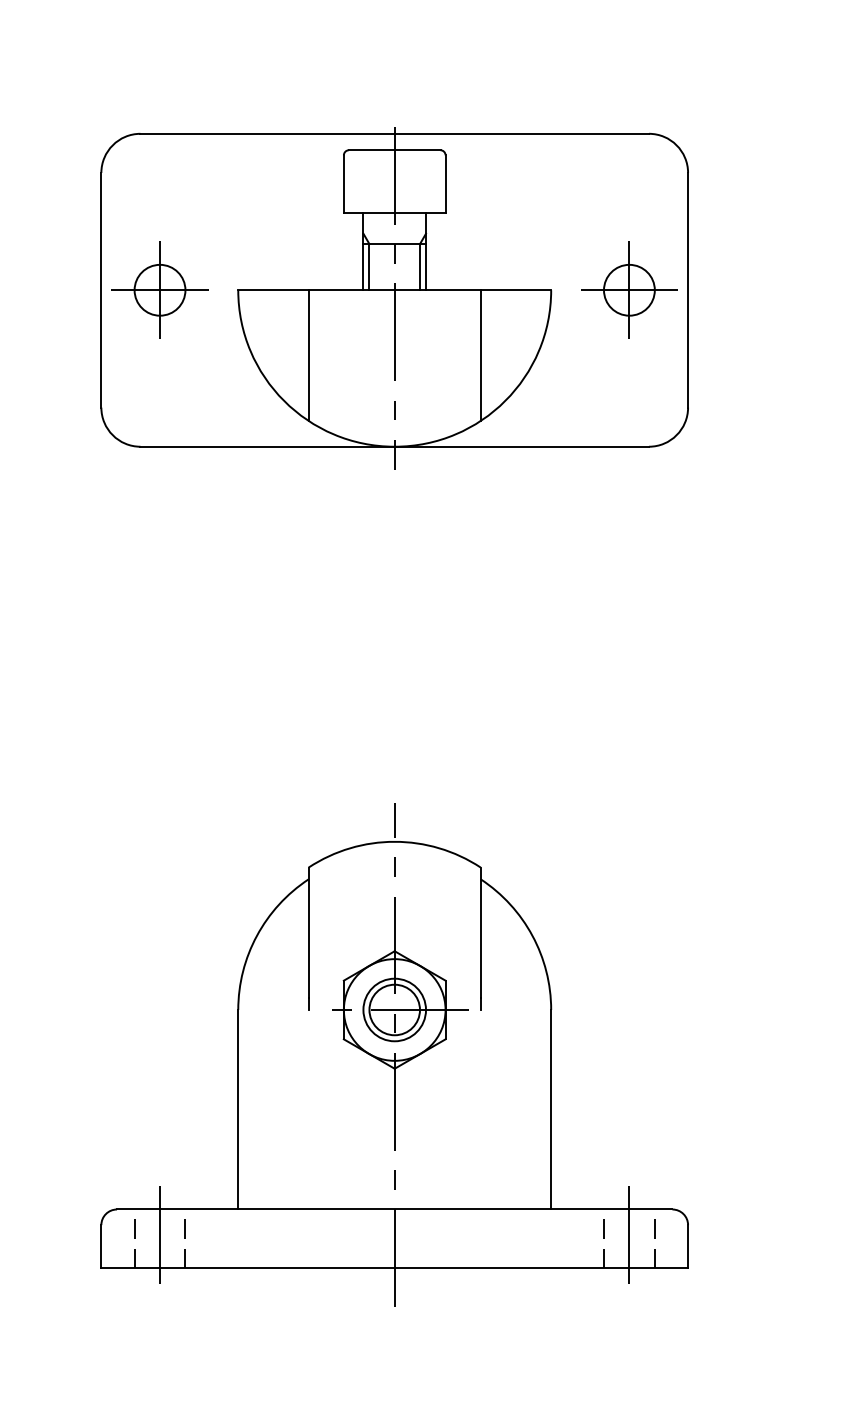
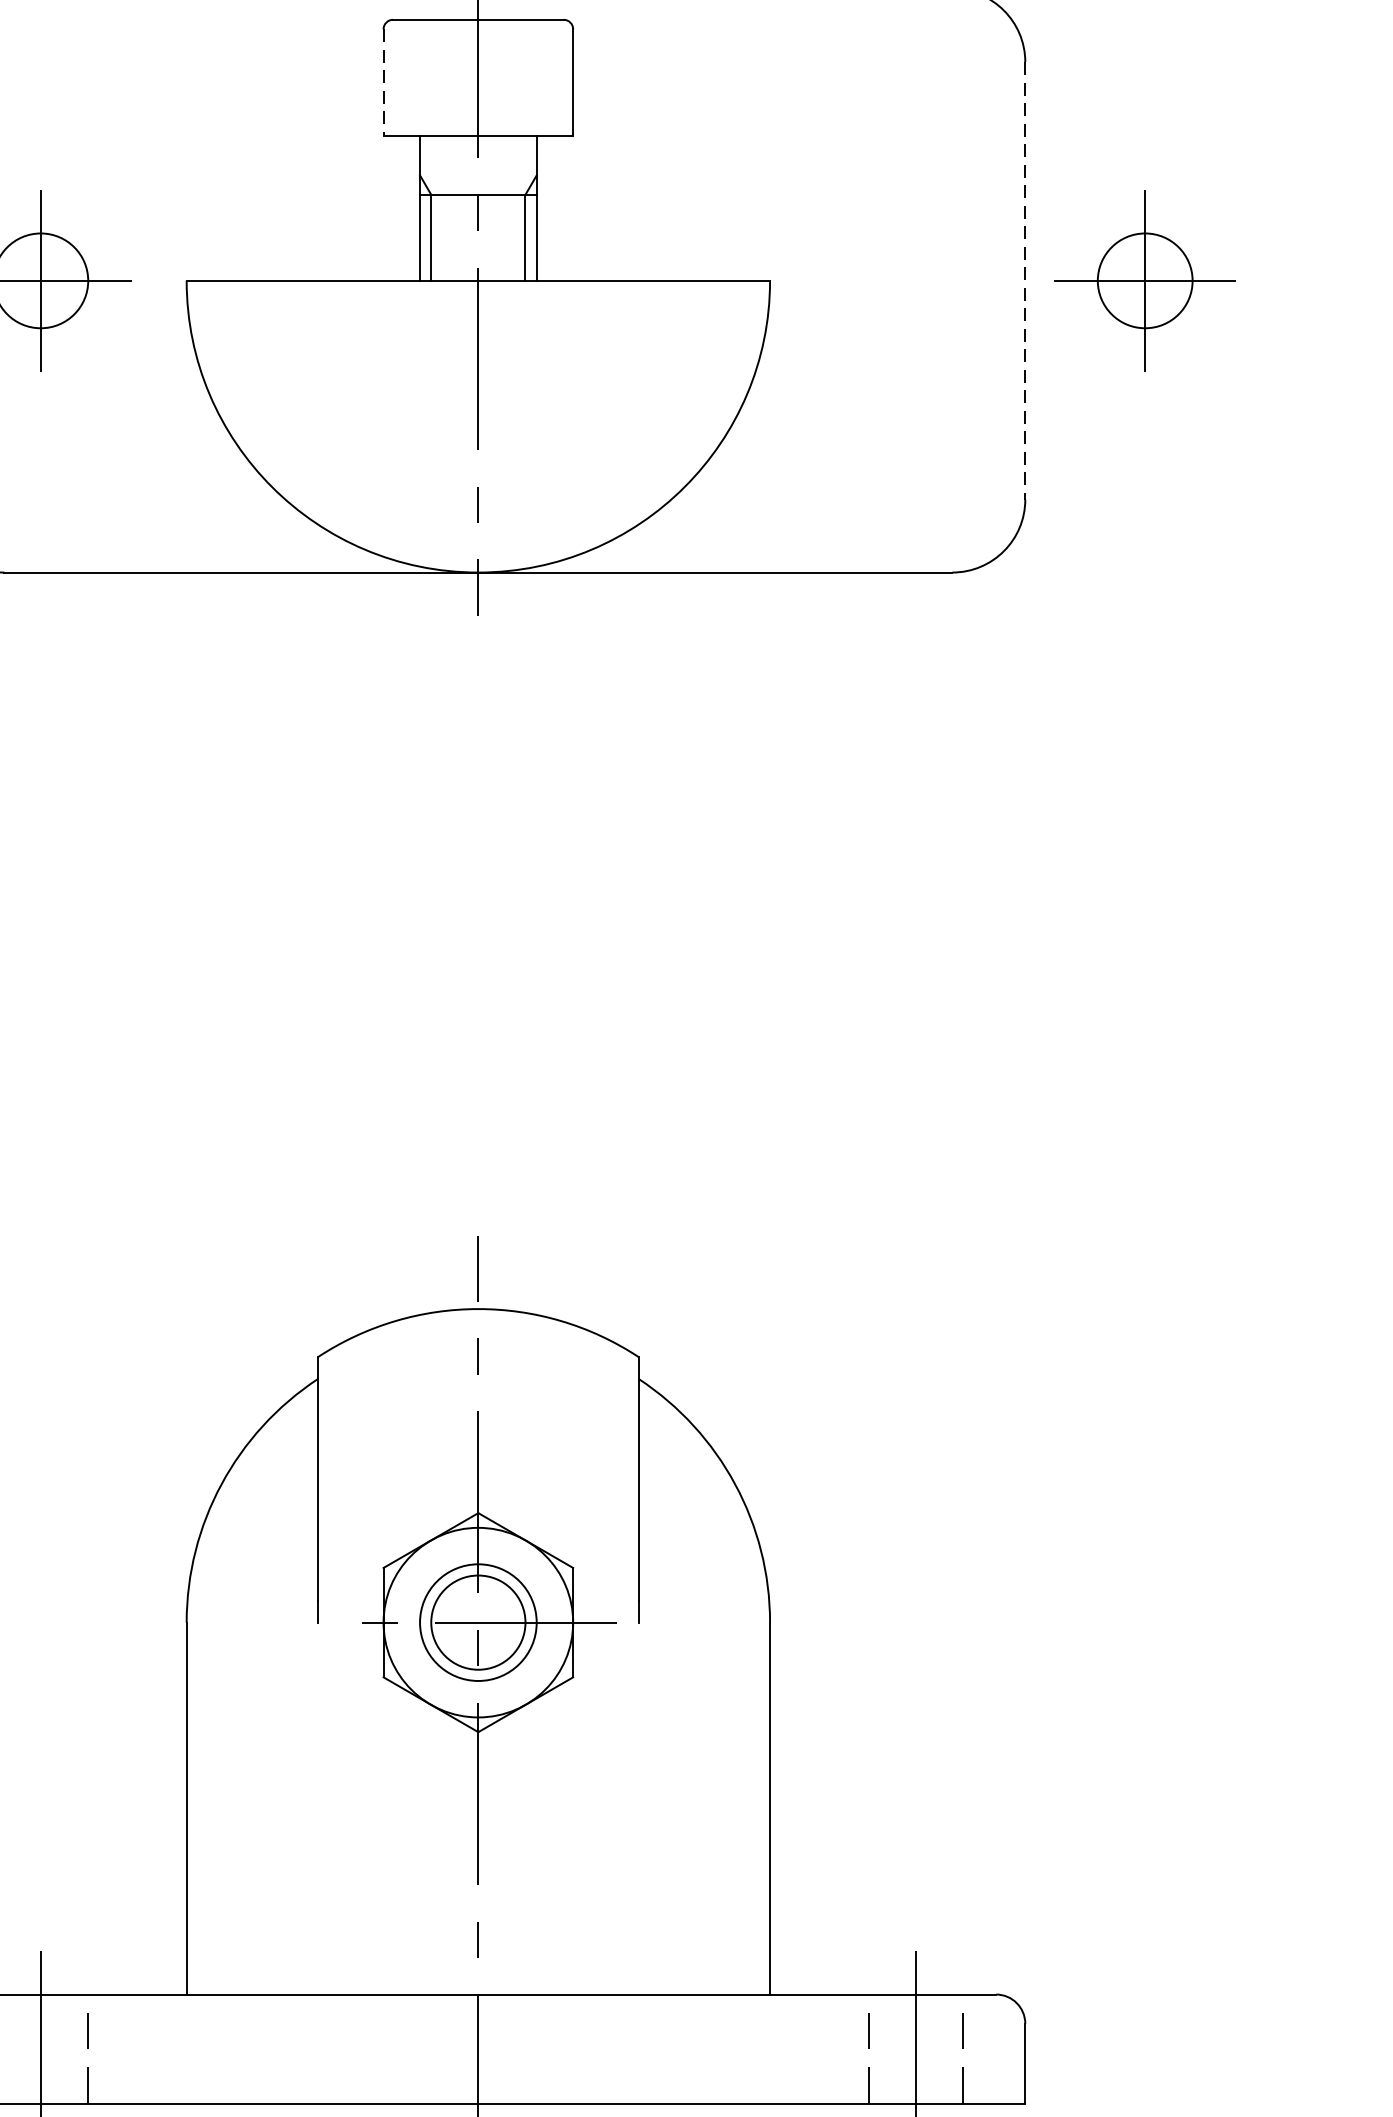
line: (343, 184) -> (382, 83), solid -> dashed
part: (629, 289) -> (1145, 279), moved
line: (688, 290) -> (1026, 281), solid -> dashed
line: (308, 355) -> (317, 402), removed
line: (480, 355) -> (638, 402), removed

